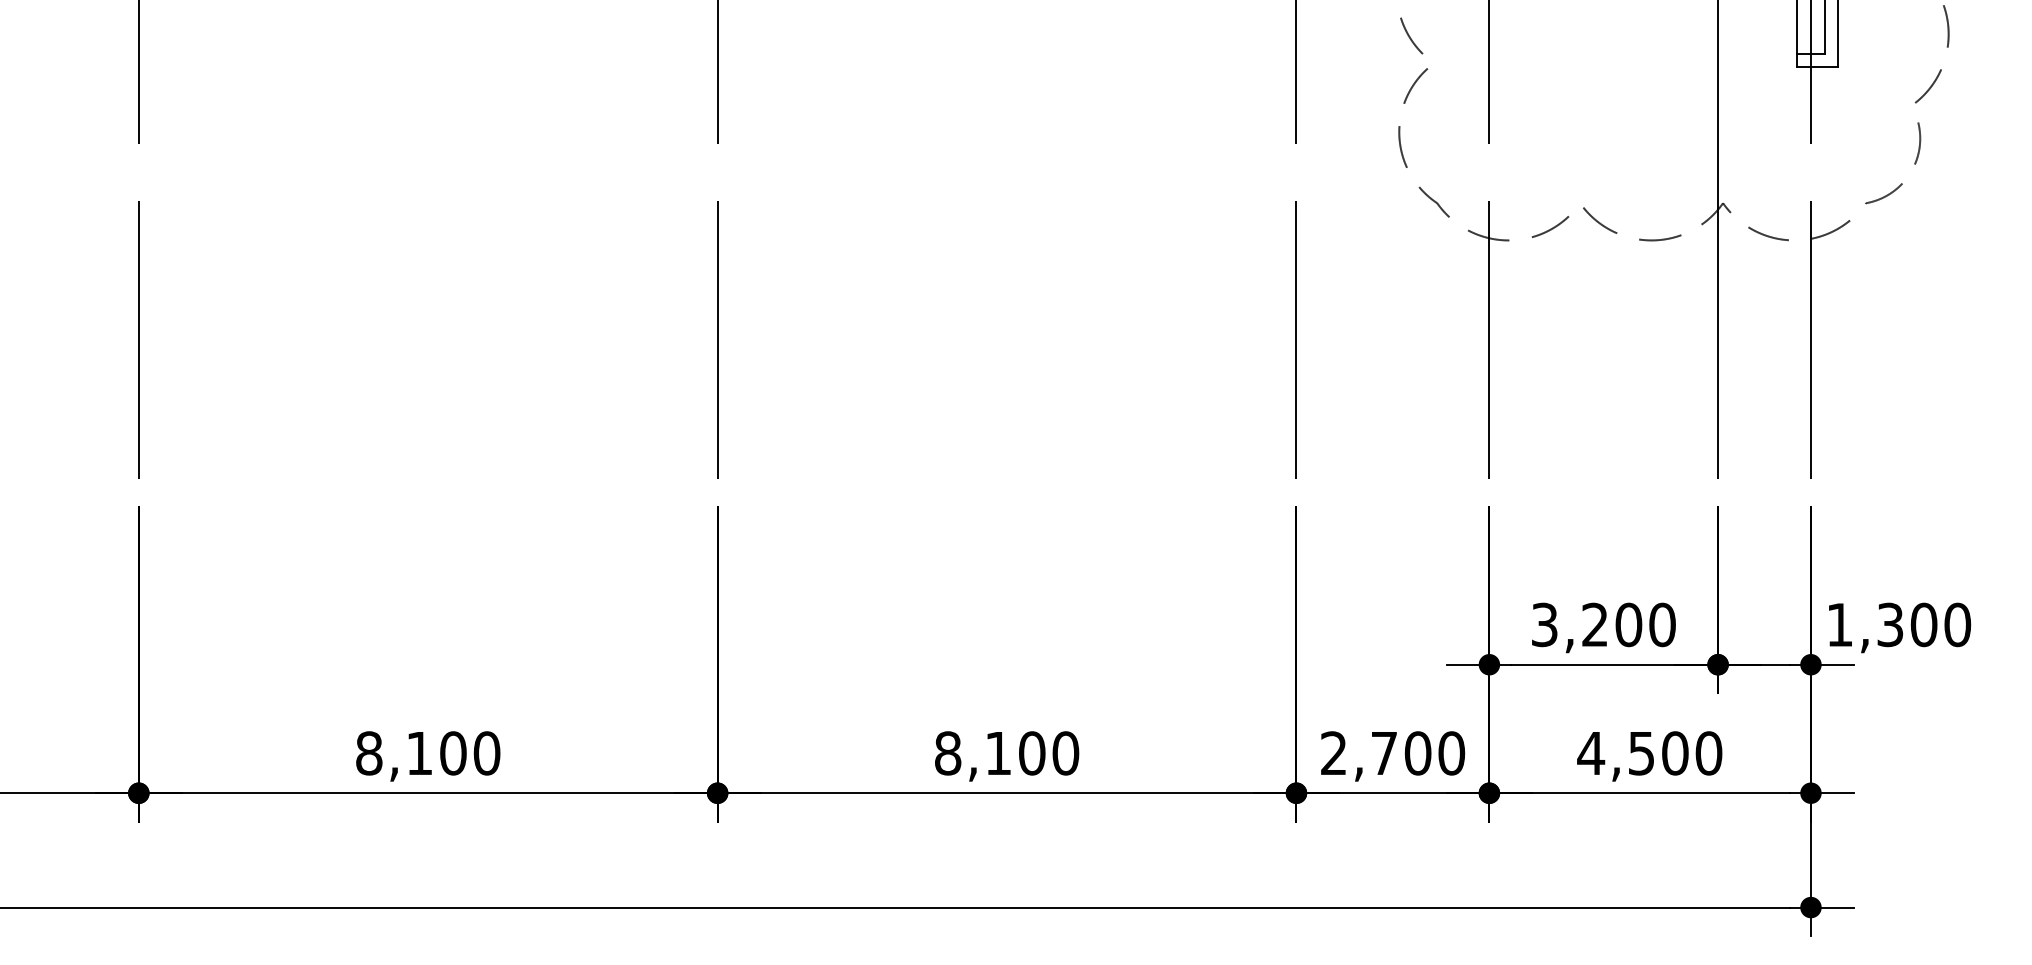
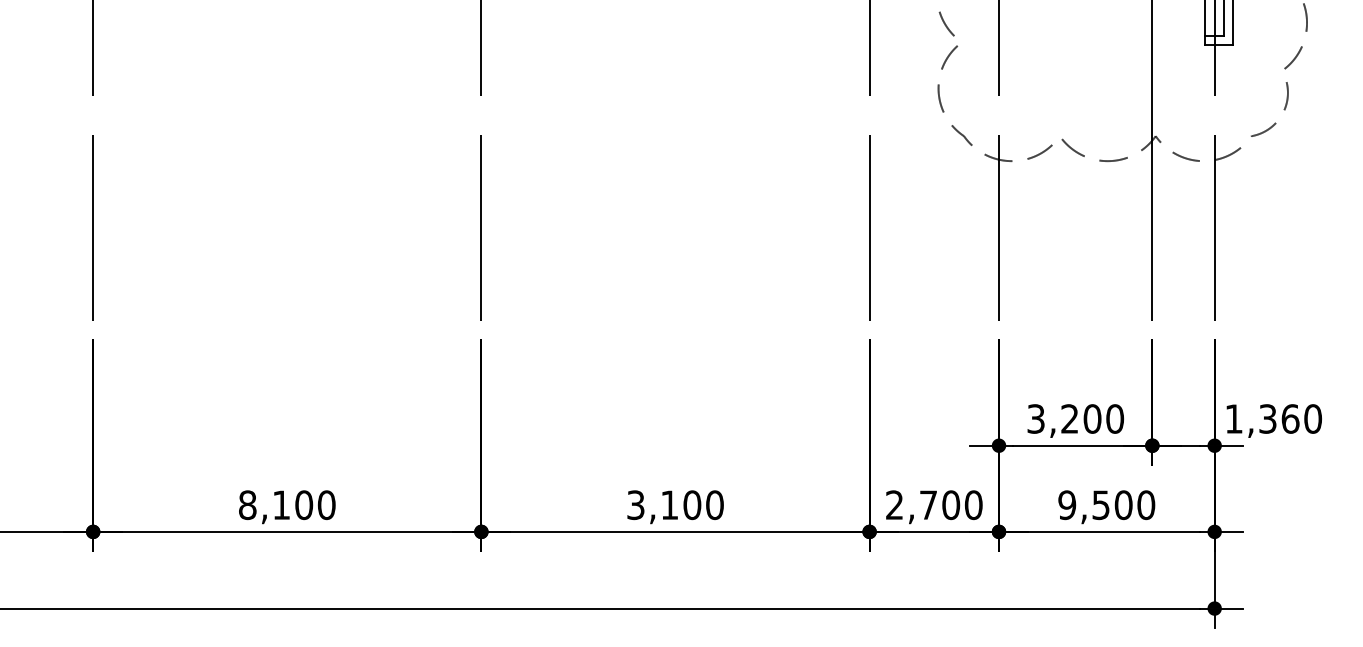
text: (1924, 624) -> (1290, 418), 1,300 -> 1,360
text: (947, 753) -> (635, 505), 8,100 -> 3,100
text: (1590, 753) -> (1066, 505), 4,500 -> 9,500

